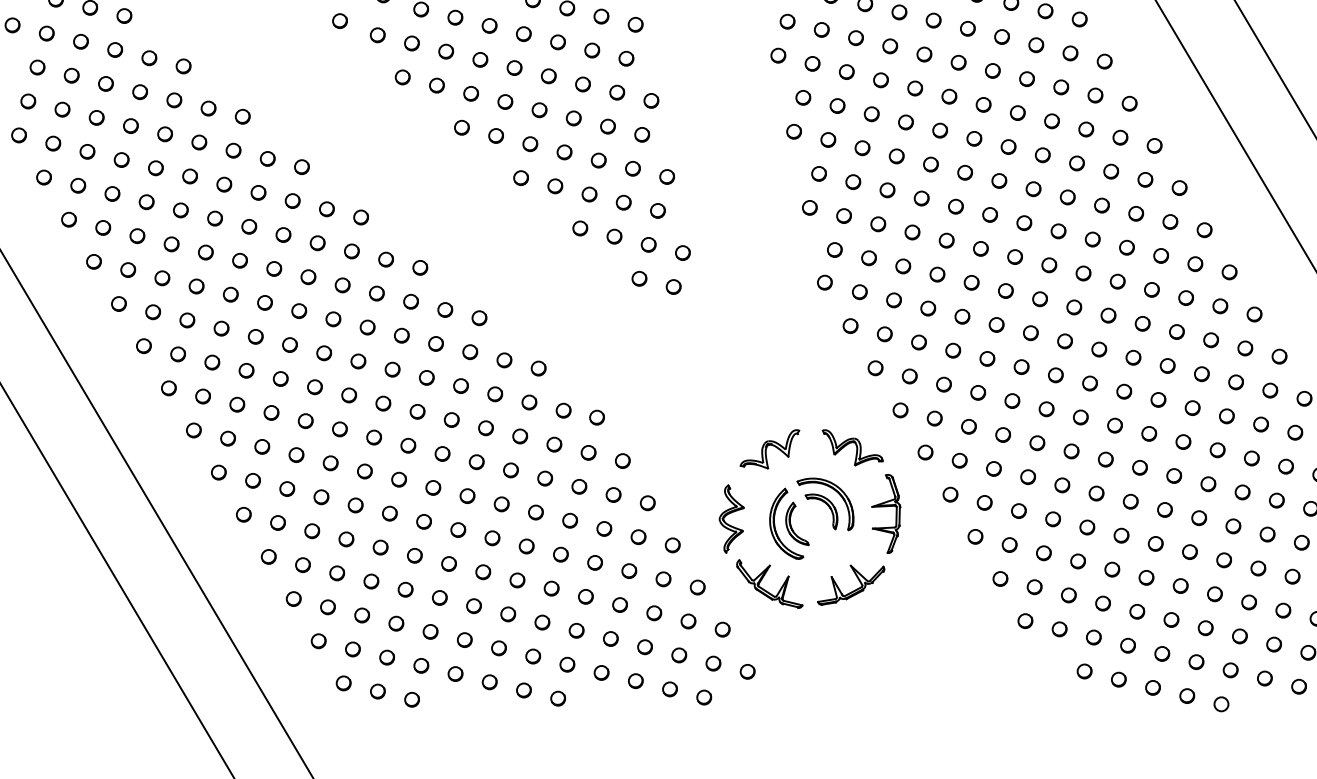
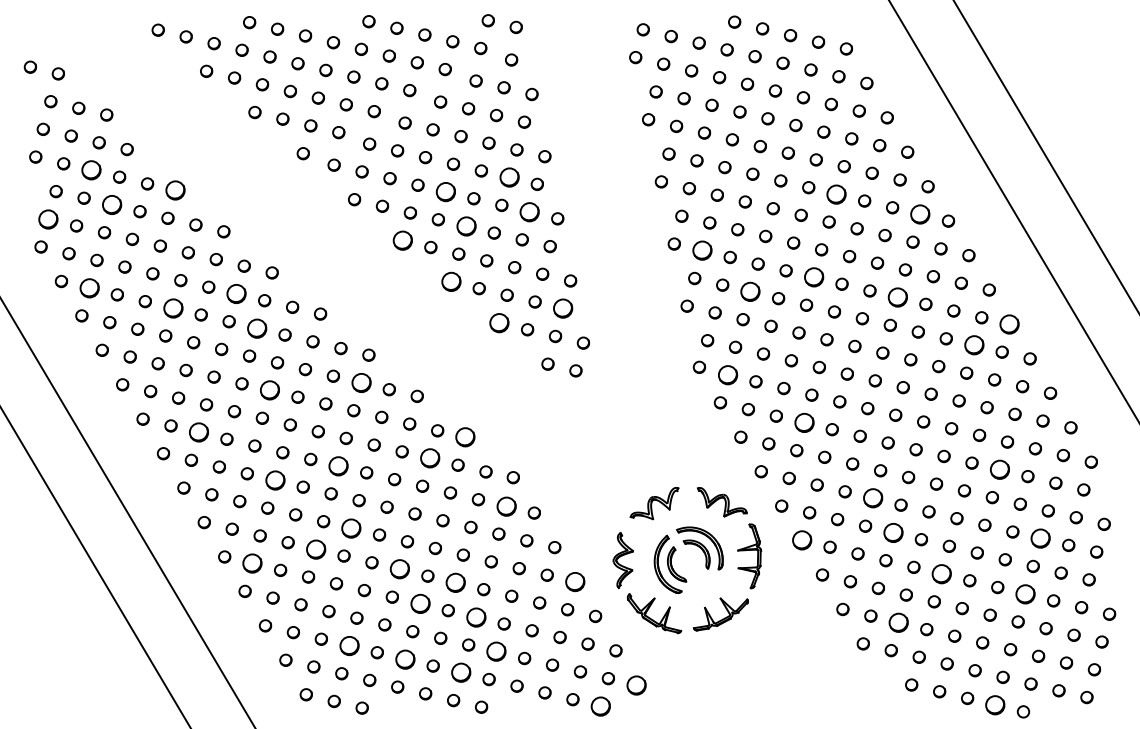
circle: (80, 41) -> (91, 170), size x1.6
circle: (591, 50) -> (508, 177), size x1.6
part: (183, 66) -> (175, 190), size x1.6
circle: (514, 67) -> (445, 191), size x1.6
circle: (992, 69) -> (836, 193), size x1.6
circle: (105, 83) -> (111, 204), size x1.6
circle: (616, 91) -> (529, 211), size x1.6
part: (1095, 95) -> (920, 214), size x1.6
circle: (28, 100) -> (48, 218), size x1.6
part: (538, 110) -> (465, 226), size x1.6
circle: (461, 127) -> (402, 240), size x1.6
circle: (827, 139) -> (701, 250), size x1.6
circle: (964, 172) -> (813, 277), size x1.6
circle: (520, 177) -> (450, 281), size x1.6
circle: (77, 184) -> (88, 287), size x1.6
circle: (887, 189) -> (750, 291), size x1.6
circle: (258, 192) -> (236, 293), size x1.6
circle: (1067, 197) -> (897, 297), size x1.6
circle: (179, 209) -> (172, 307), size x1.6
circle: (657, 210) -> (562, 308), size x1.6
circle: (580, 227) -> (499, 322), size x1.6
part: (1204, 230) -> (1009, 324), size x1.6
circle: (282, 233) -> (256, 327), size x1.6
circle: (1160, 255) -> (973, 345), size x1.6
circle: (859, 291) -> (727, 374), size x1.6
circle: (410, 301) -> (360, 382), size x1.6
circle: (298, 310) -> (269, 390), size x1.6
circle: (952, 350) -> (803, 422), size x1.6
circle: (211, 362) -> (198, 432), size x1.6
circle: (538, 368) -> (465, 437), size x1.6
circle: (494, 394) -> (429, 458), size x1.6
circle: (383, 402) -> (338, 465), size x1.6
circle: (1192, 407) -> (999, 469), size x1.6
part: (304, 421) -> (274, 480), size x1.6
circle: (1036, 443) -> (872, 498), size x1.6
circle: (587, 451) -> (505, 505), size x1.6
circle: (399, 478) -> (351, 527), size x1.6
part: (1062, 484) -> (893, 532), size x1.6
circle: (1242, 492) -> (1040, 538), size x1.6
circle: (949, 494) -> (801, 540), size x1.6
circle: (354, 504) -> (315, 548), size x1.6
circle: (277, 522) -> (252, 563), size x1.6
circle: (457, 530) -> (399, 569), size x1.6
circle: (1121, 534) -> (941, 573), size x1.6
circle: (671, 544) -> (574, 581), size x1.6
circle: (526, 545) -> (455, 582), size x1.6
circle: (1223, 559) -> (1025, 593), size x1.6
circle: (482, 571) -> (419, 603), size x1.6
circle: (550, 587) -> (475, 616), size x1.6
circle: (1068, 594) -> (898, 622), size x1.6
circle: (395, 623) -> (348, 645), size x1.6
circle: (576, 630) -> (496, 651), size x1.6
circle: (463, 639) -> (404, 658), size x1.6
circle: (532, 656) -> (460, 672), size x1.6
circle: (746, 670) -> (635, 684), size x1.6
circle: (1187, 695) -> (995, 704), size x1.6
circle: (703, 696) -> (600, 705), size x1.6

